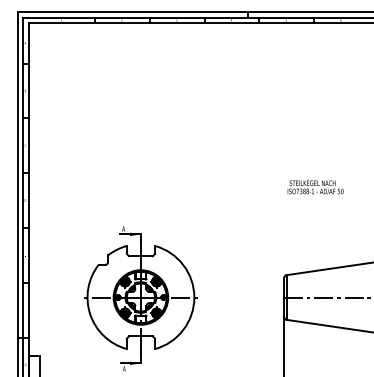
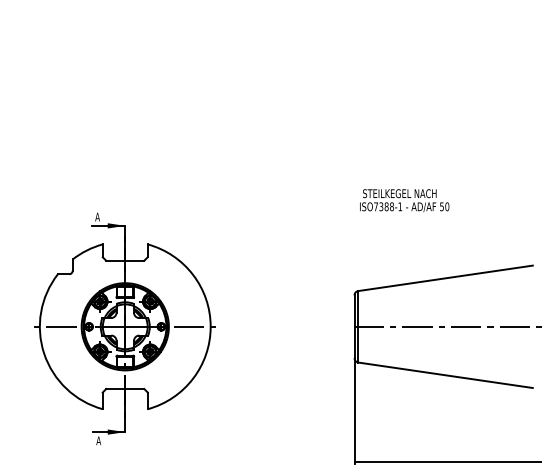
text: (315, 187) -> (404, 200), moved

